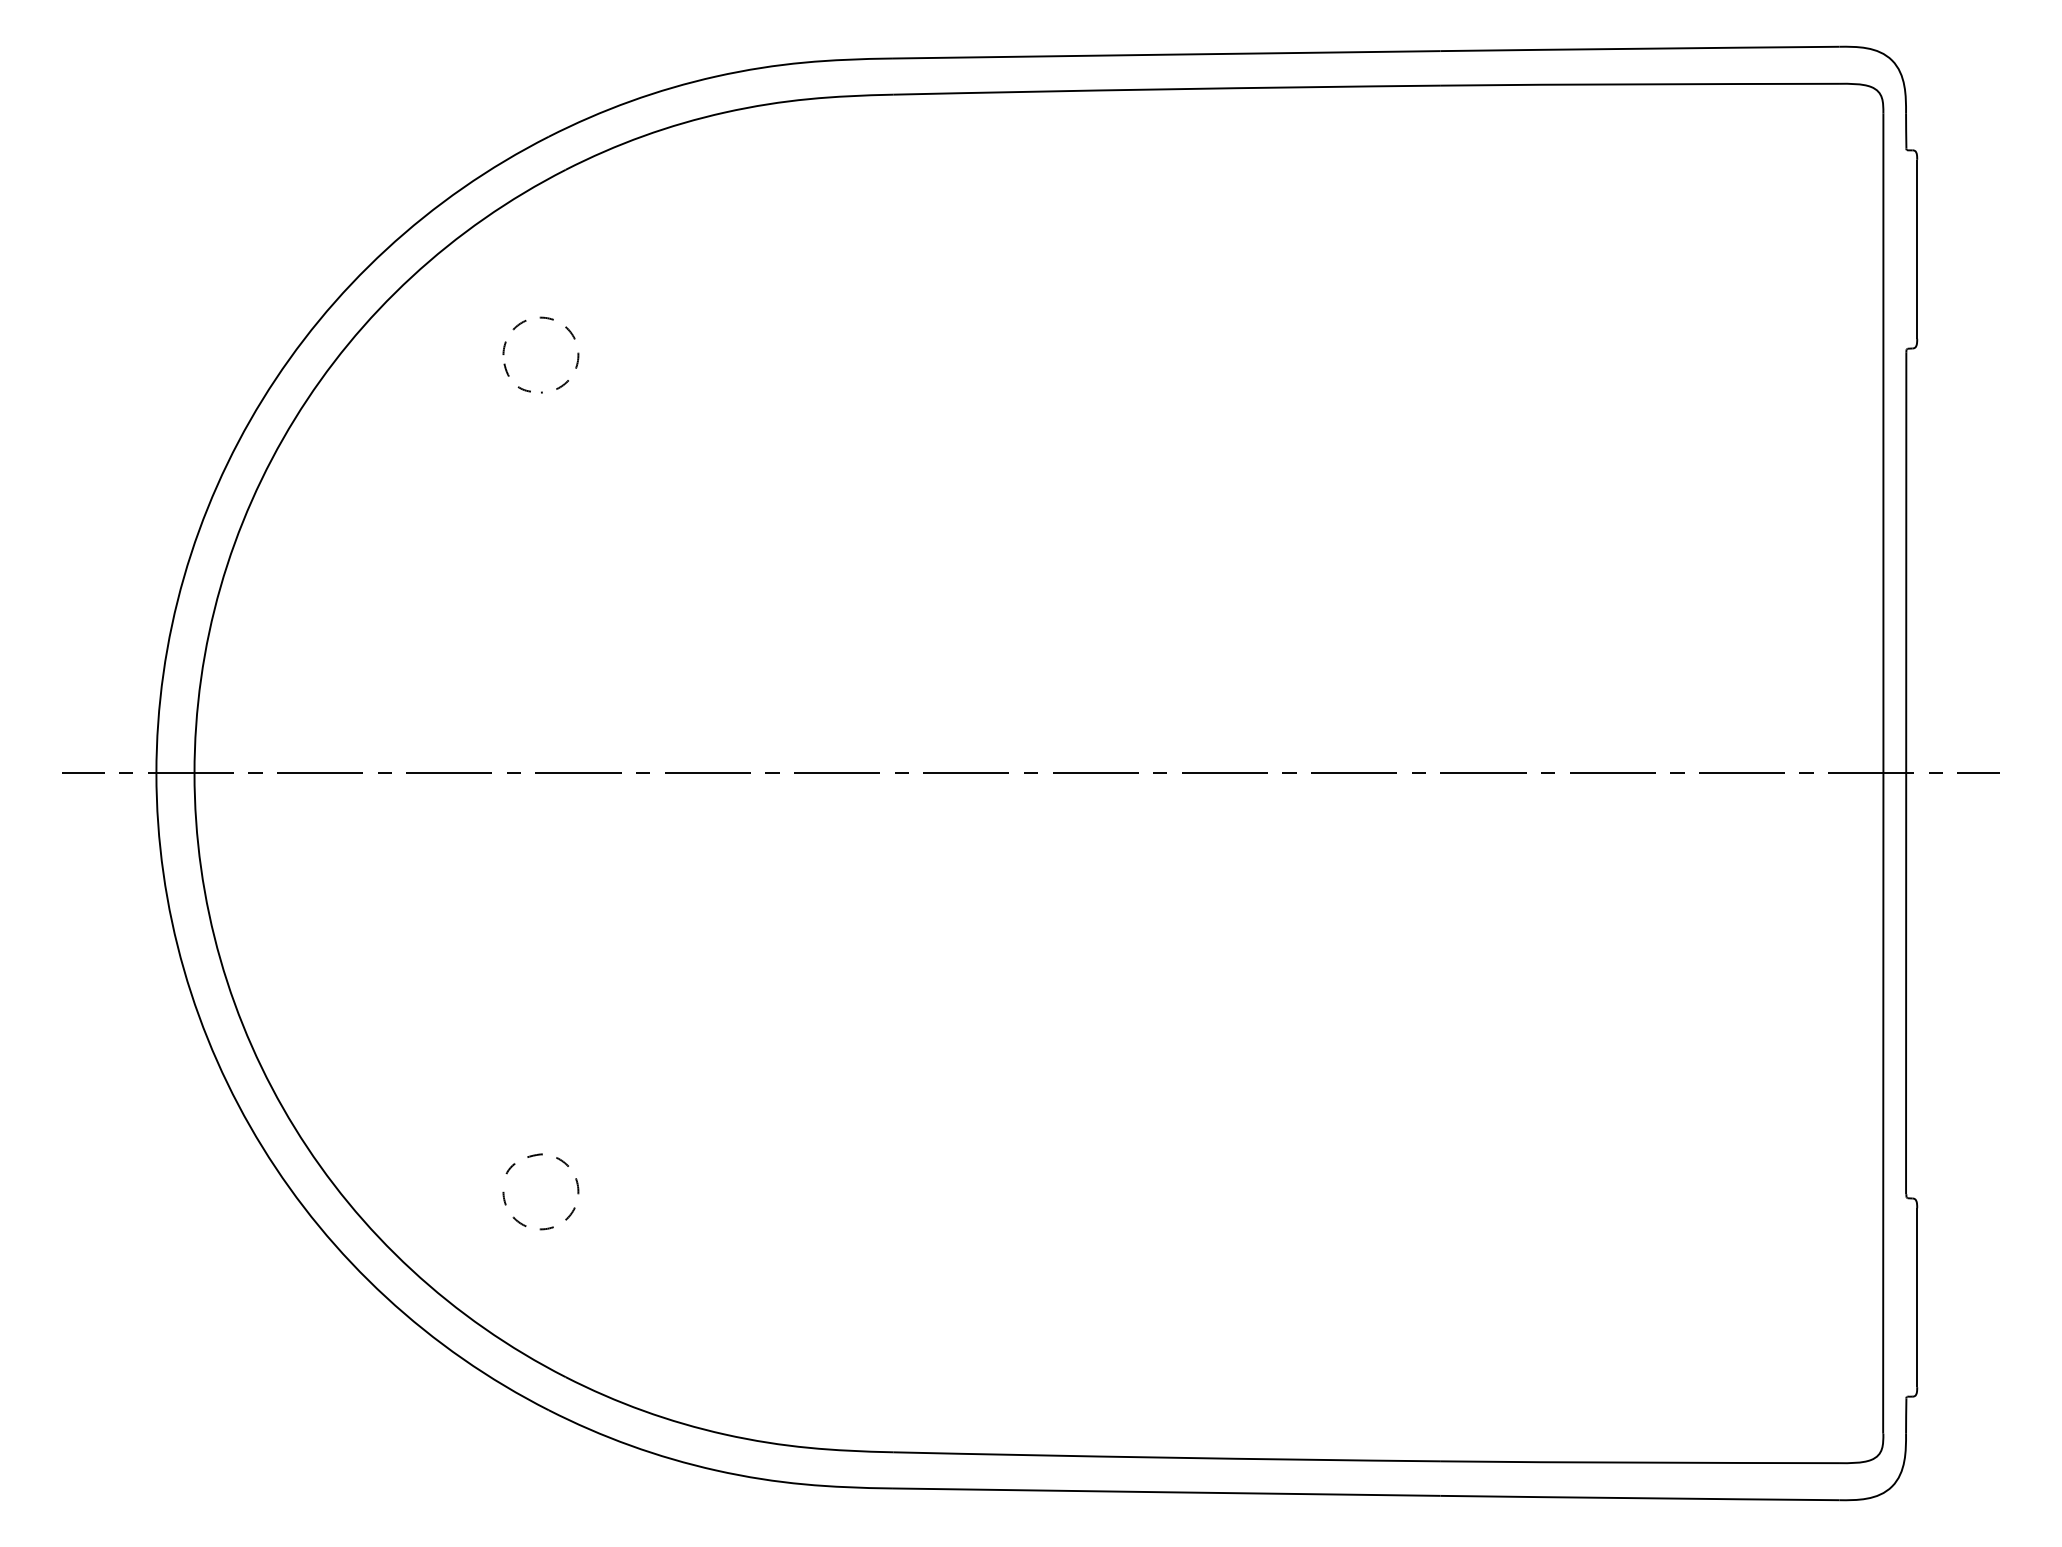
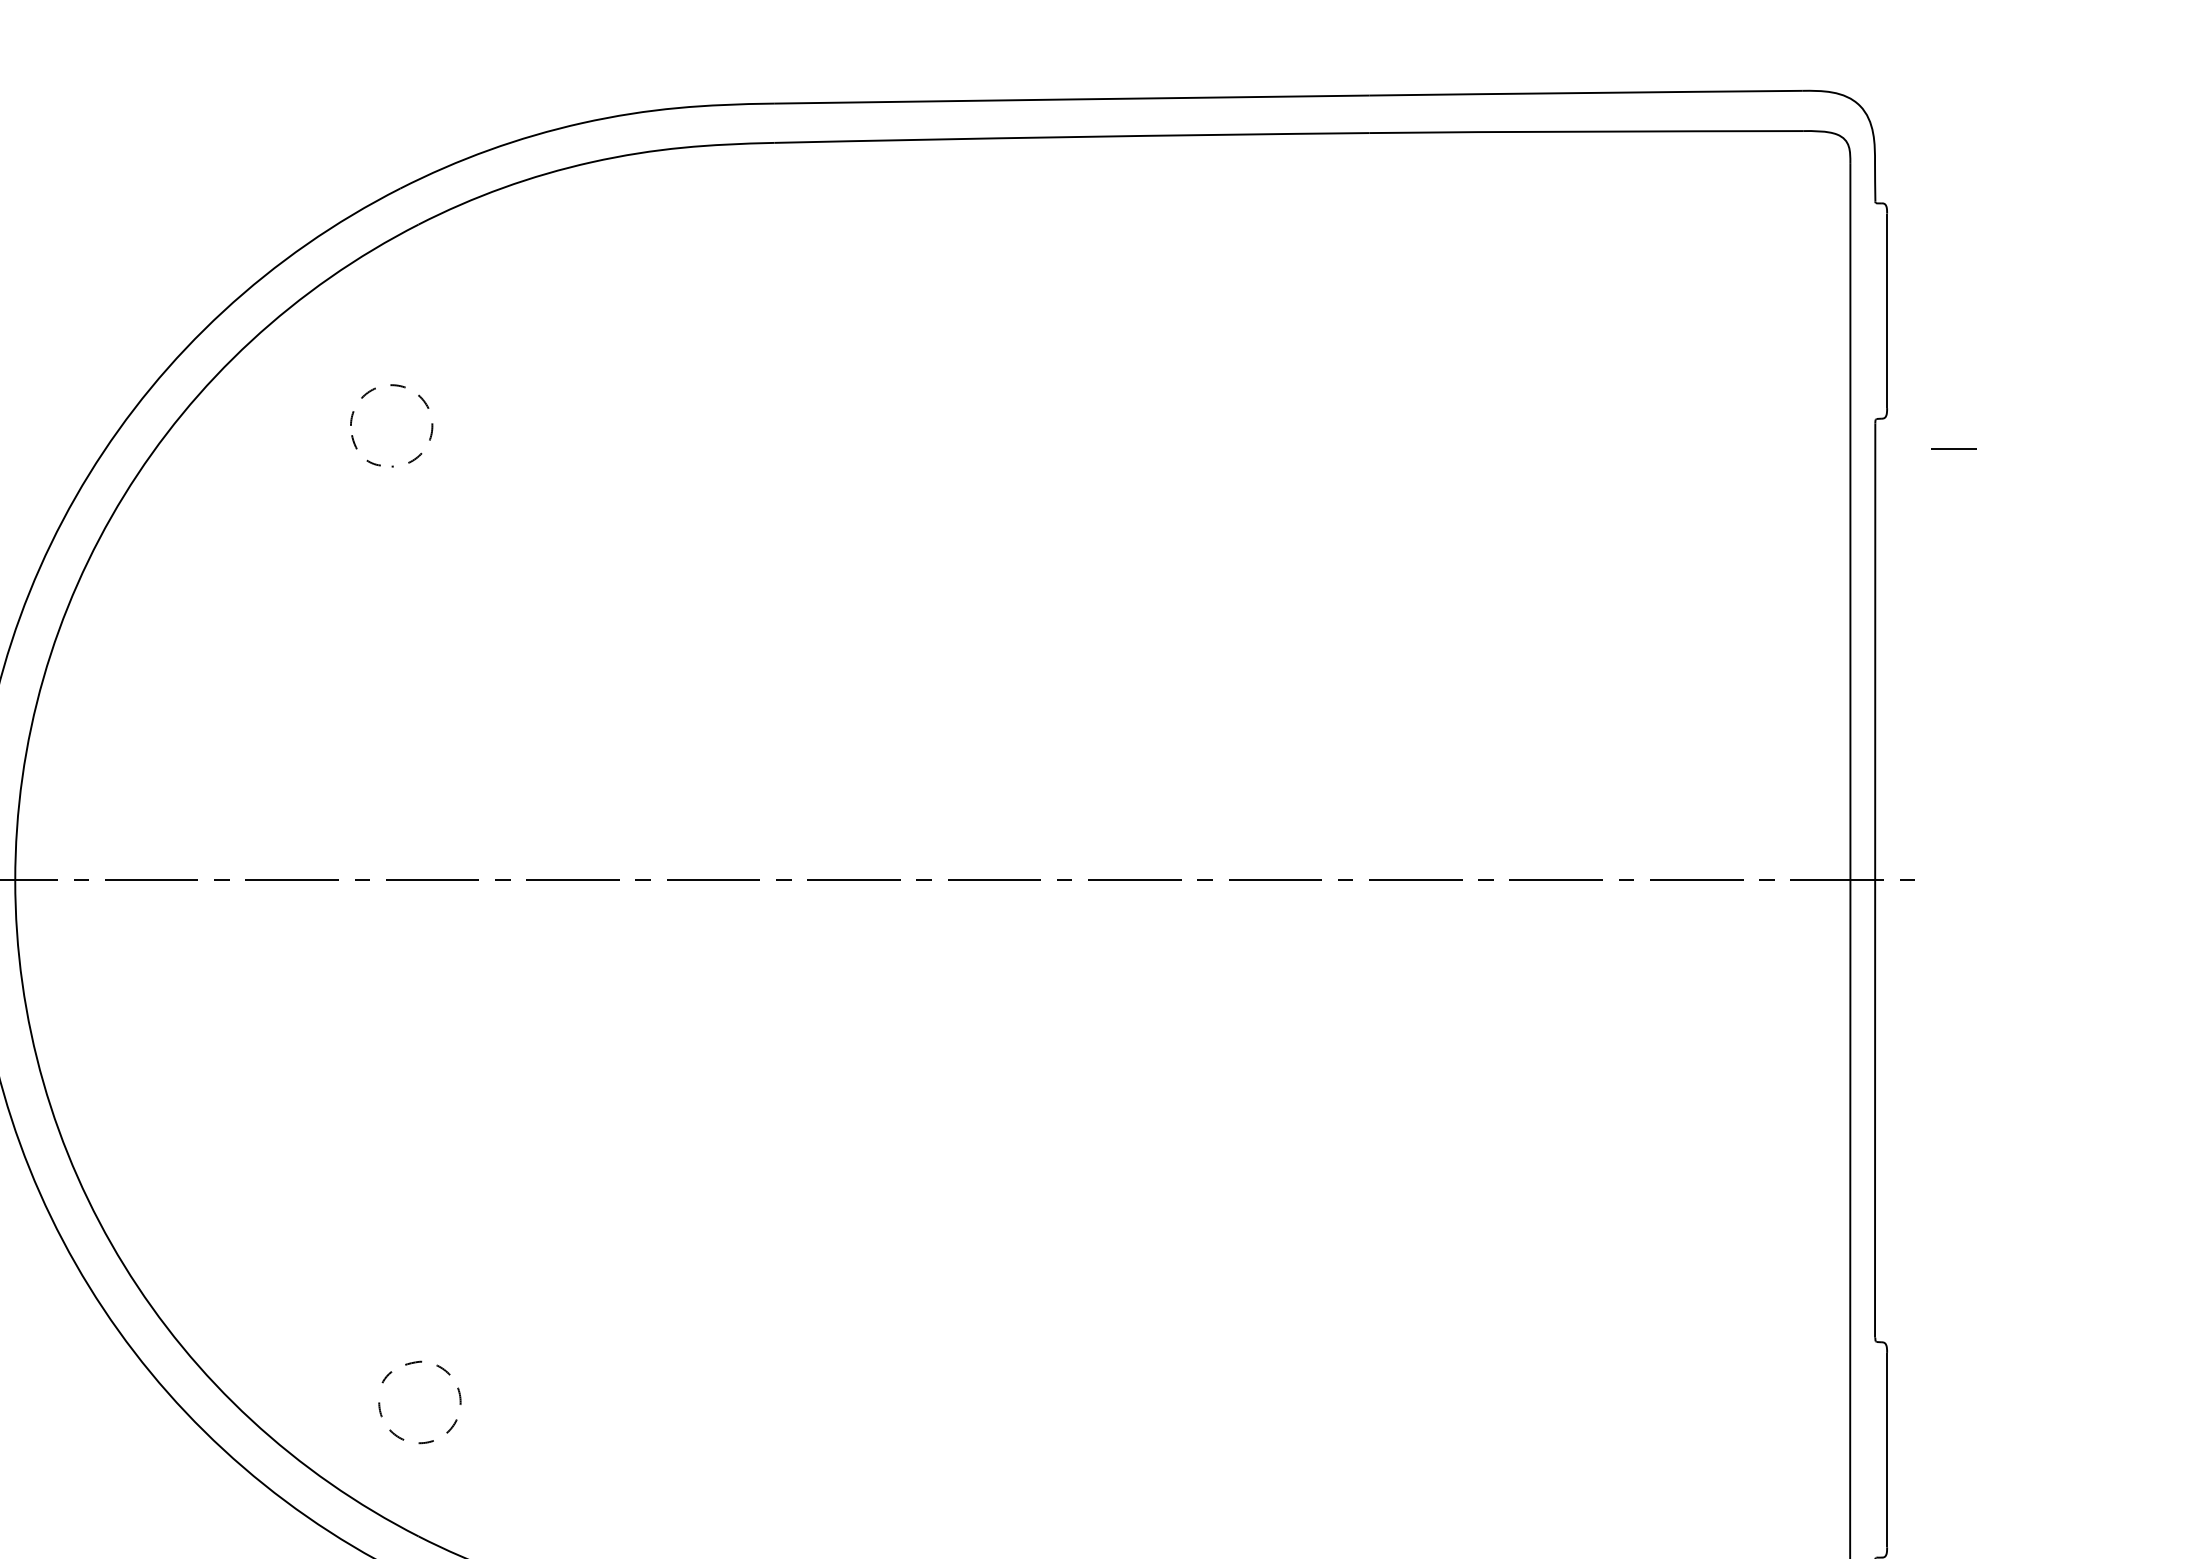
line: (1978, 772) -> (1953, 448), moved
part: (531, 1157) -> (409, 1365), moved

